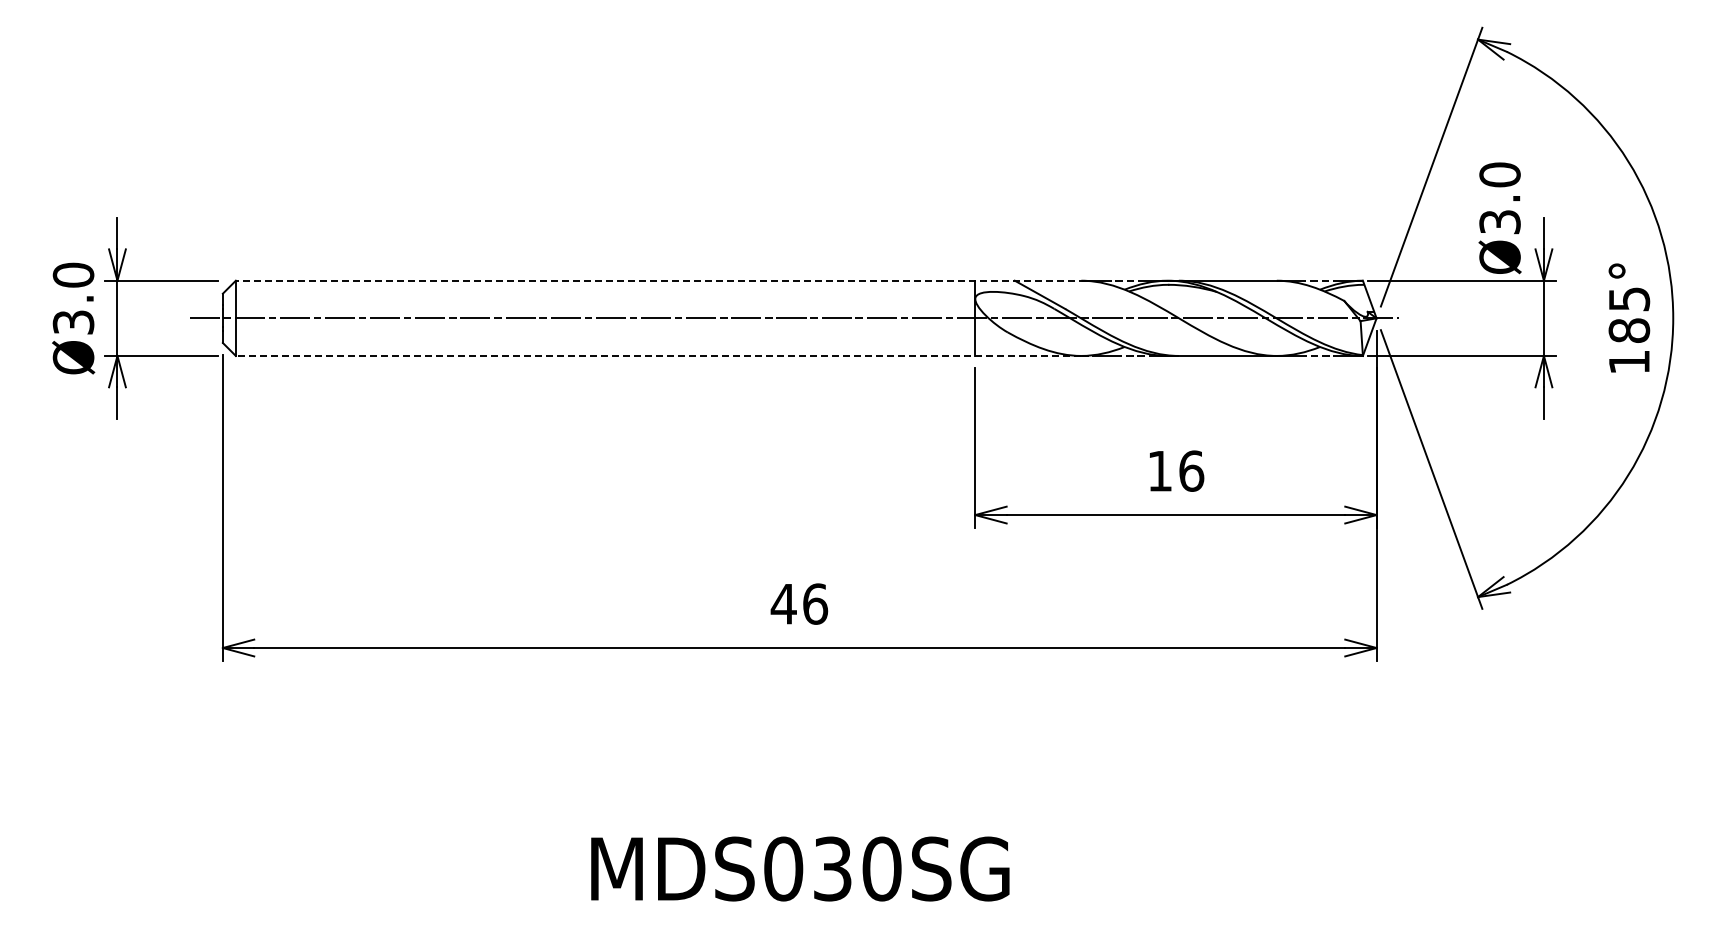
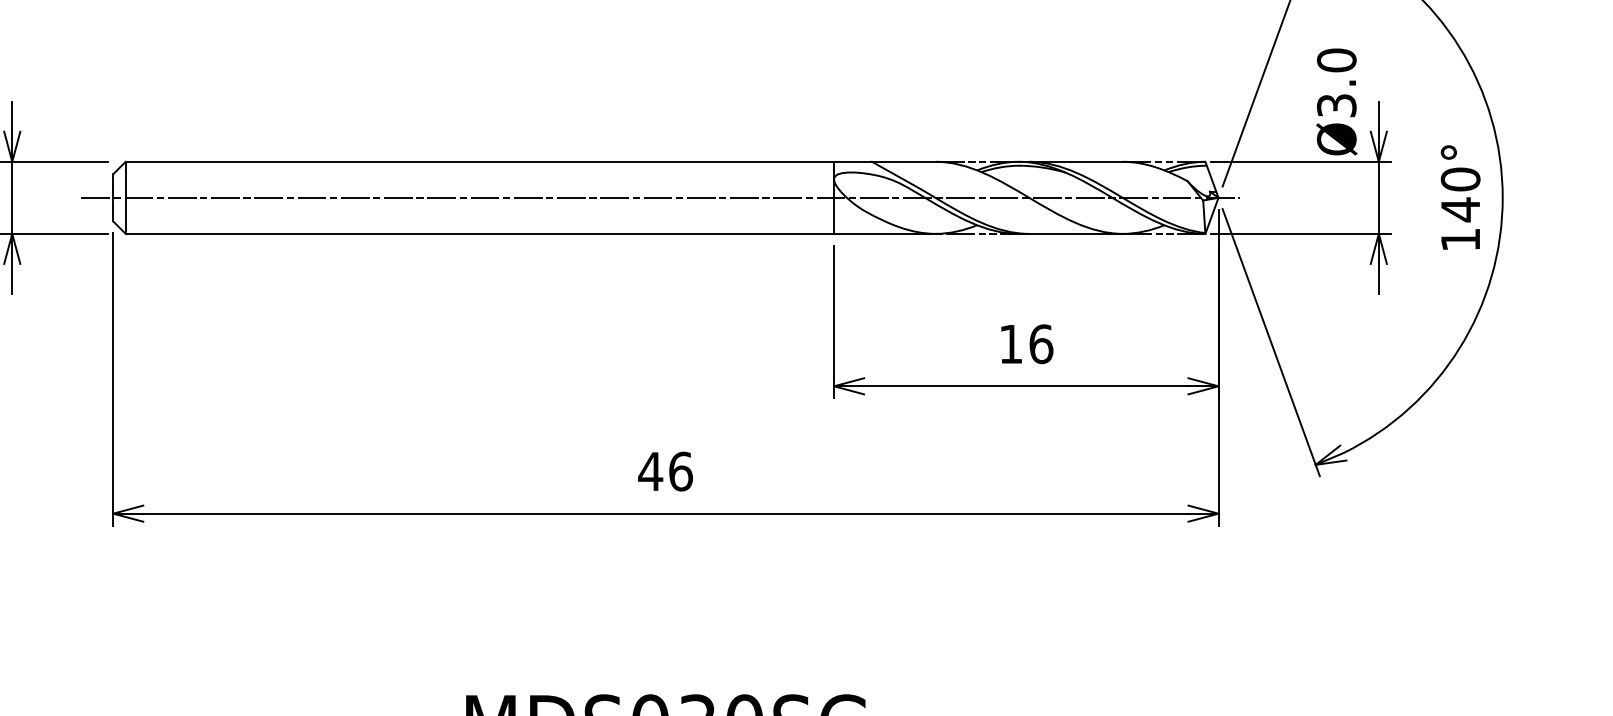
line: (660, 280) -> (532, 161), dashed -> solid
text: (1629, 314) -> (1460, 194), 185° -> 140°
line: (658, 355) -> (530, 233), dashed -> solid

